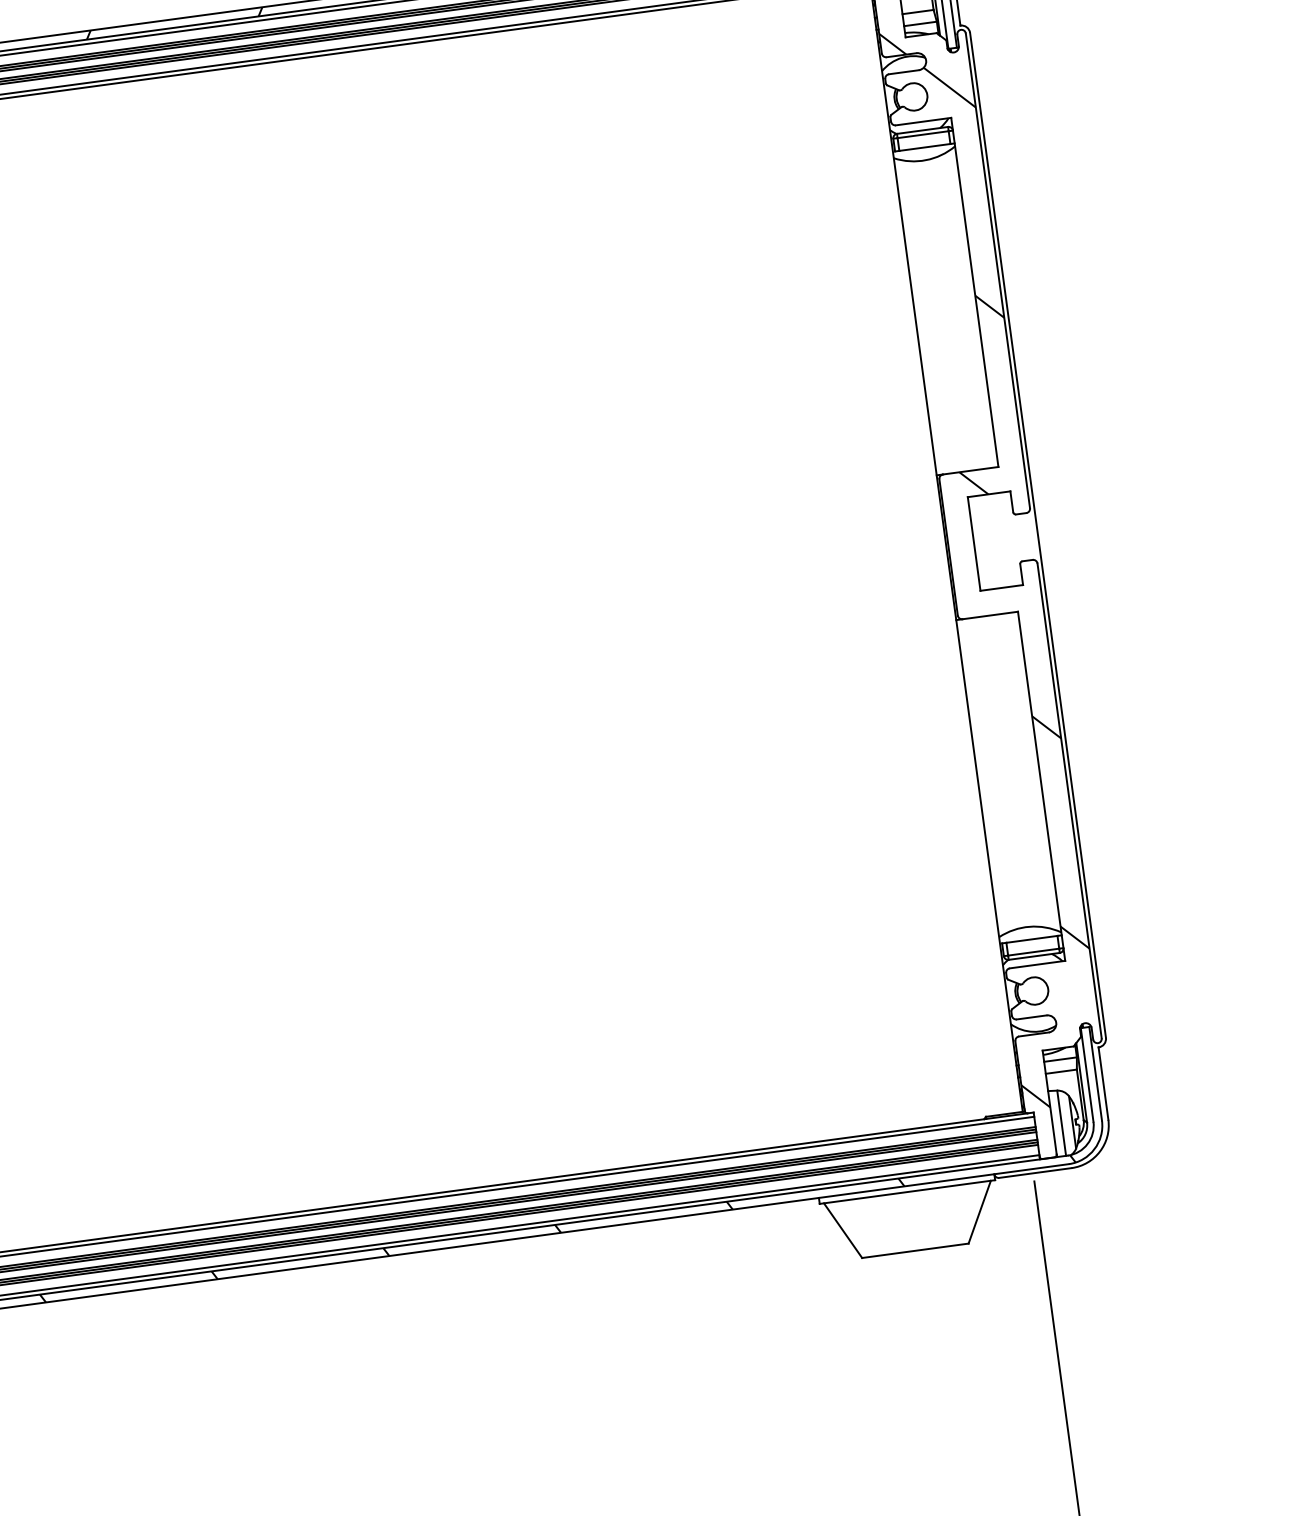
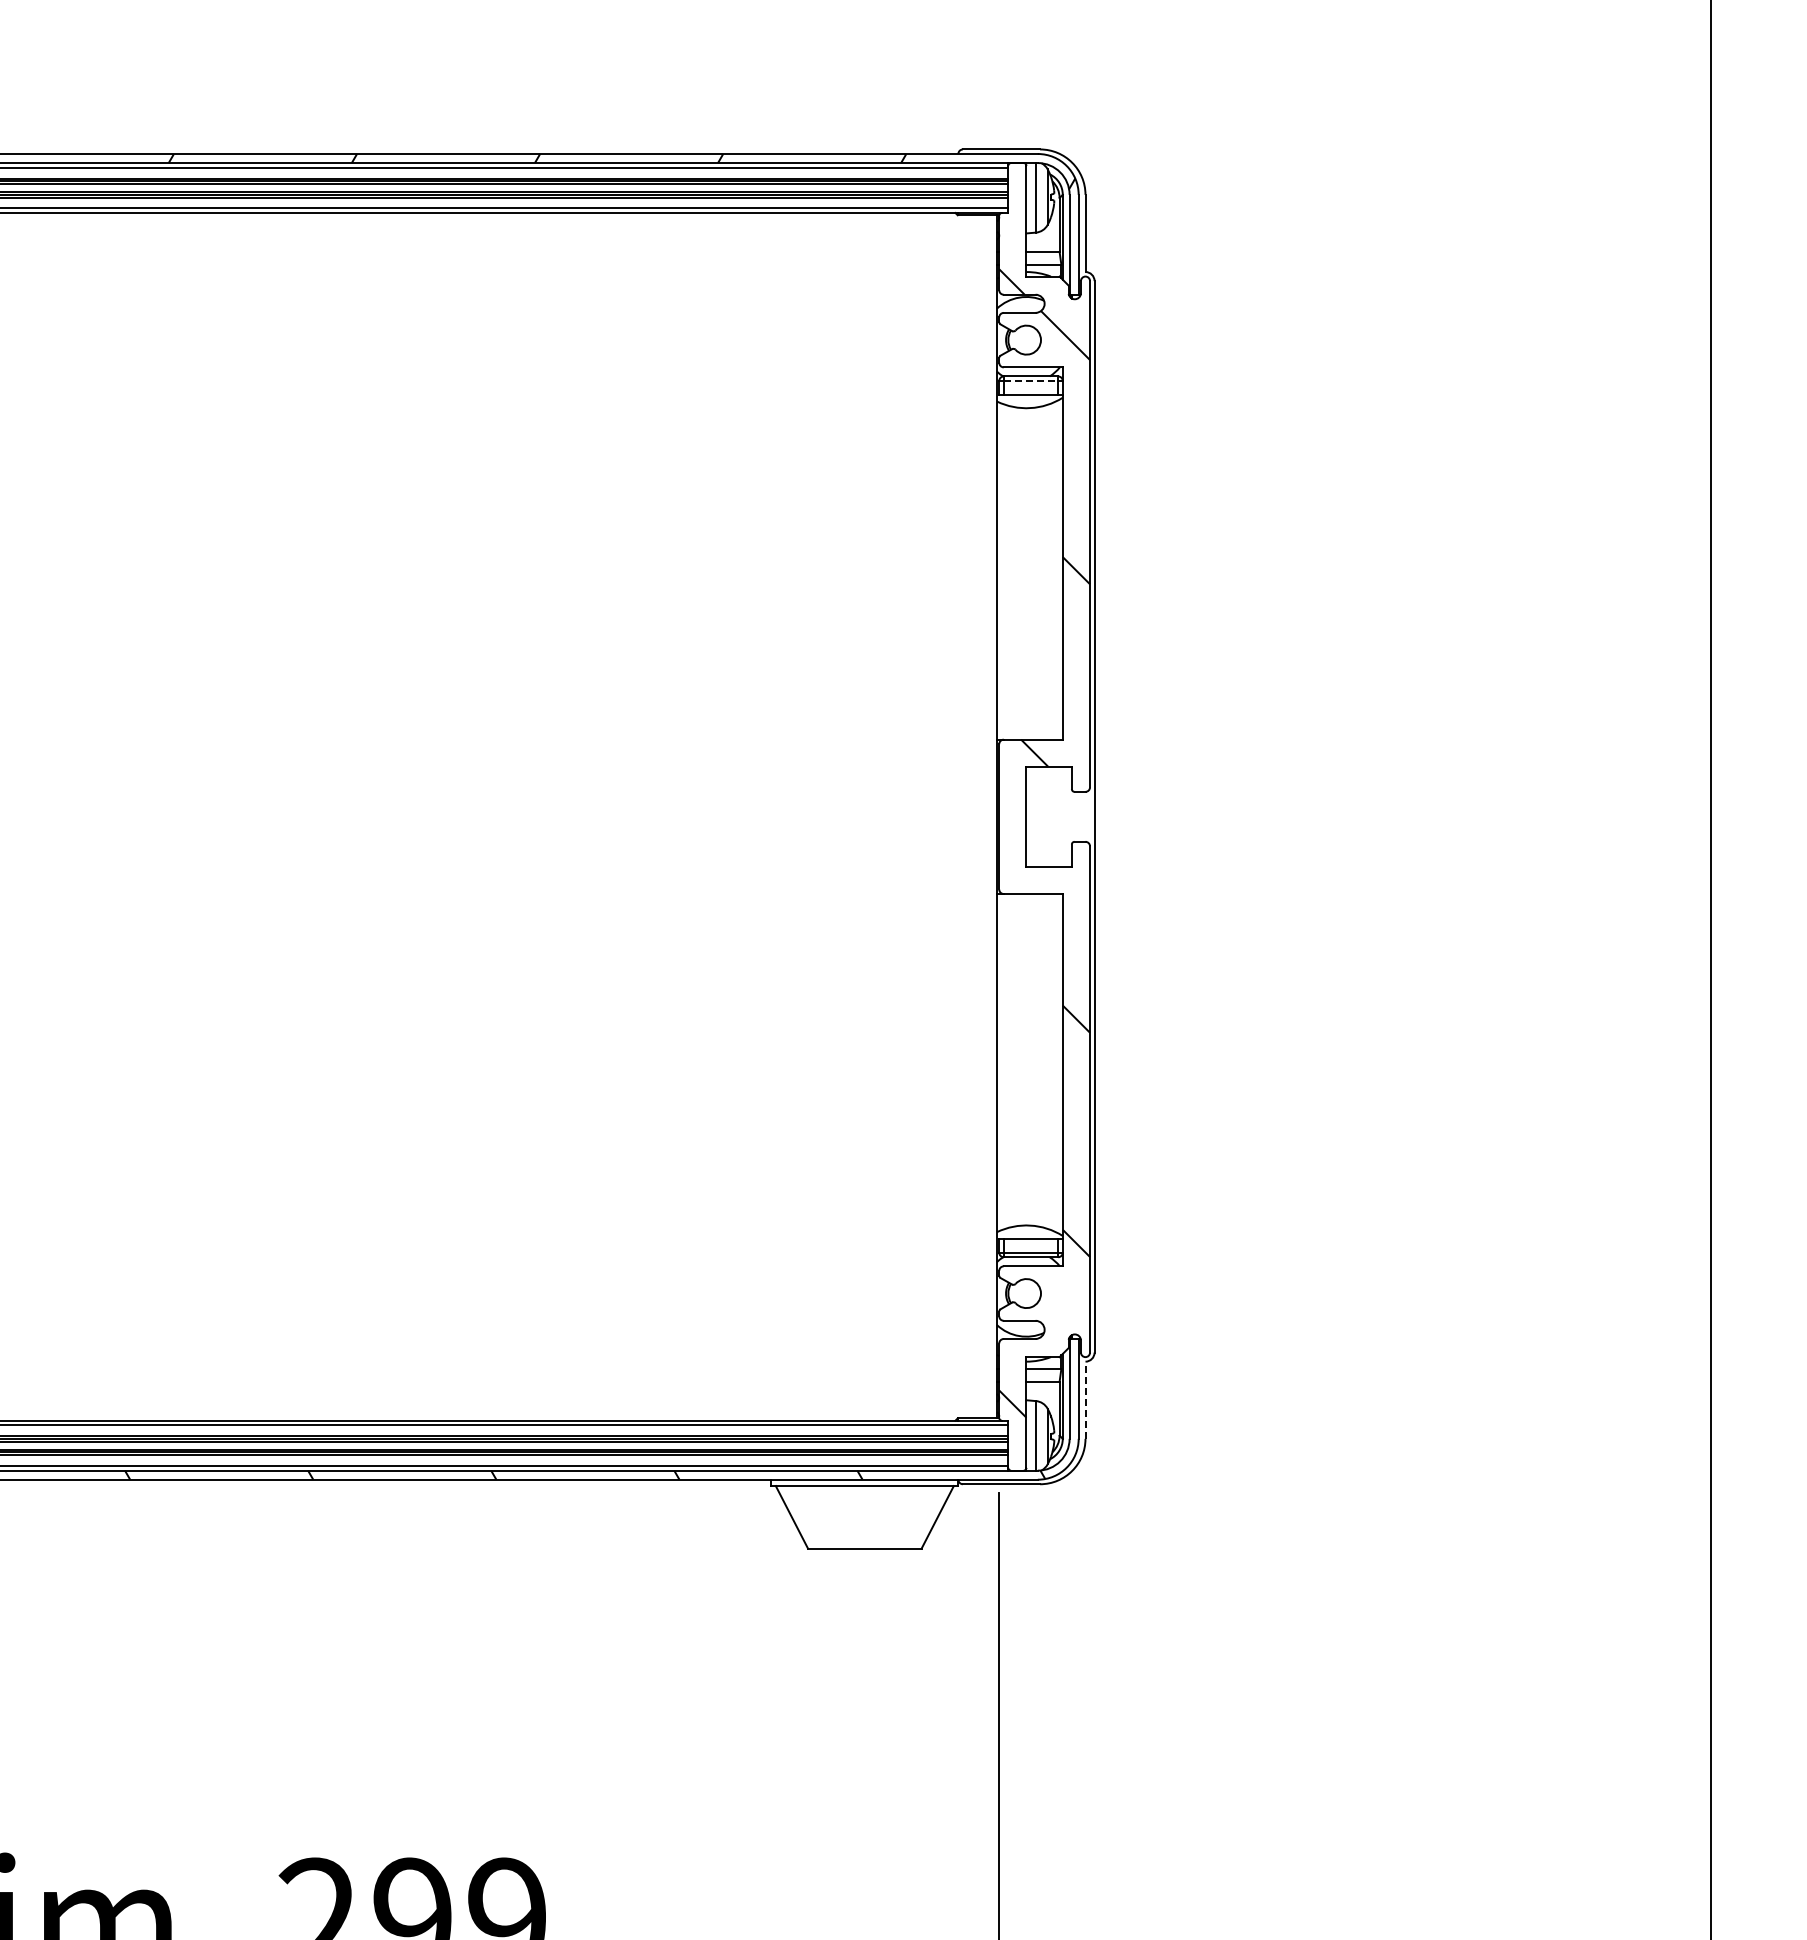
line: (923, 135) -> (1031, 381), solid -> dashed
line: (1103, 1083) -> (1085, 1400), solid -> dashed

